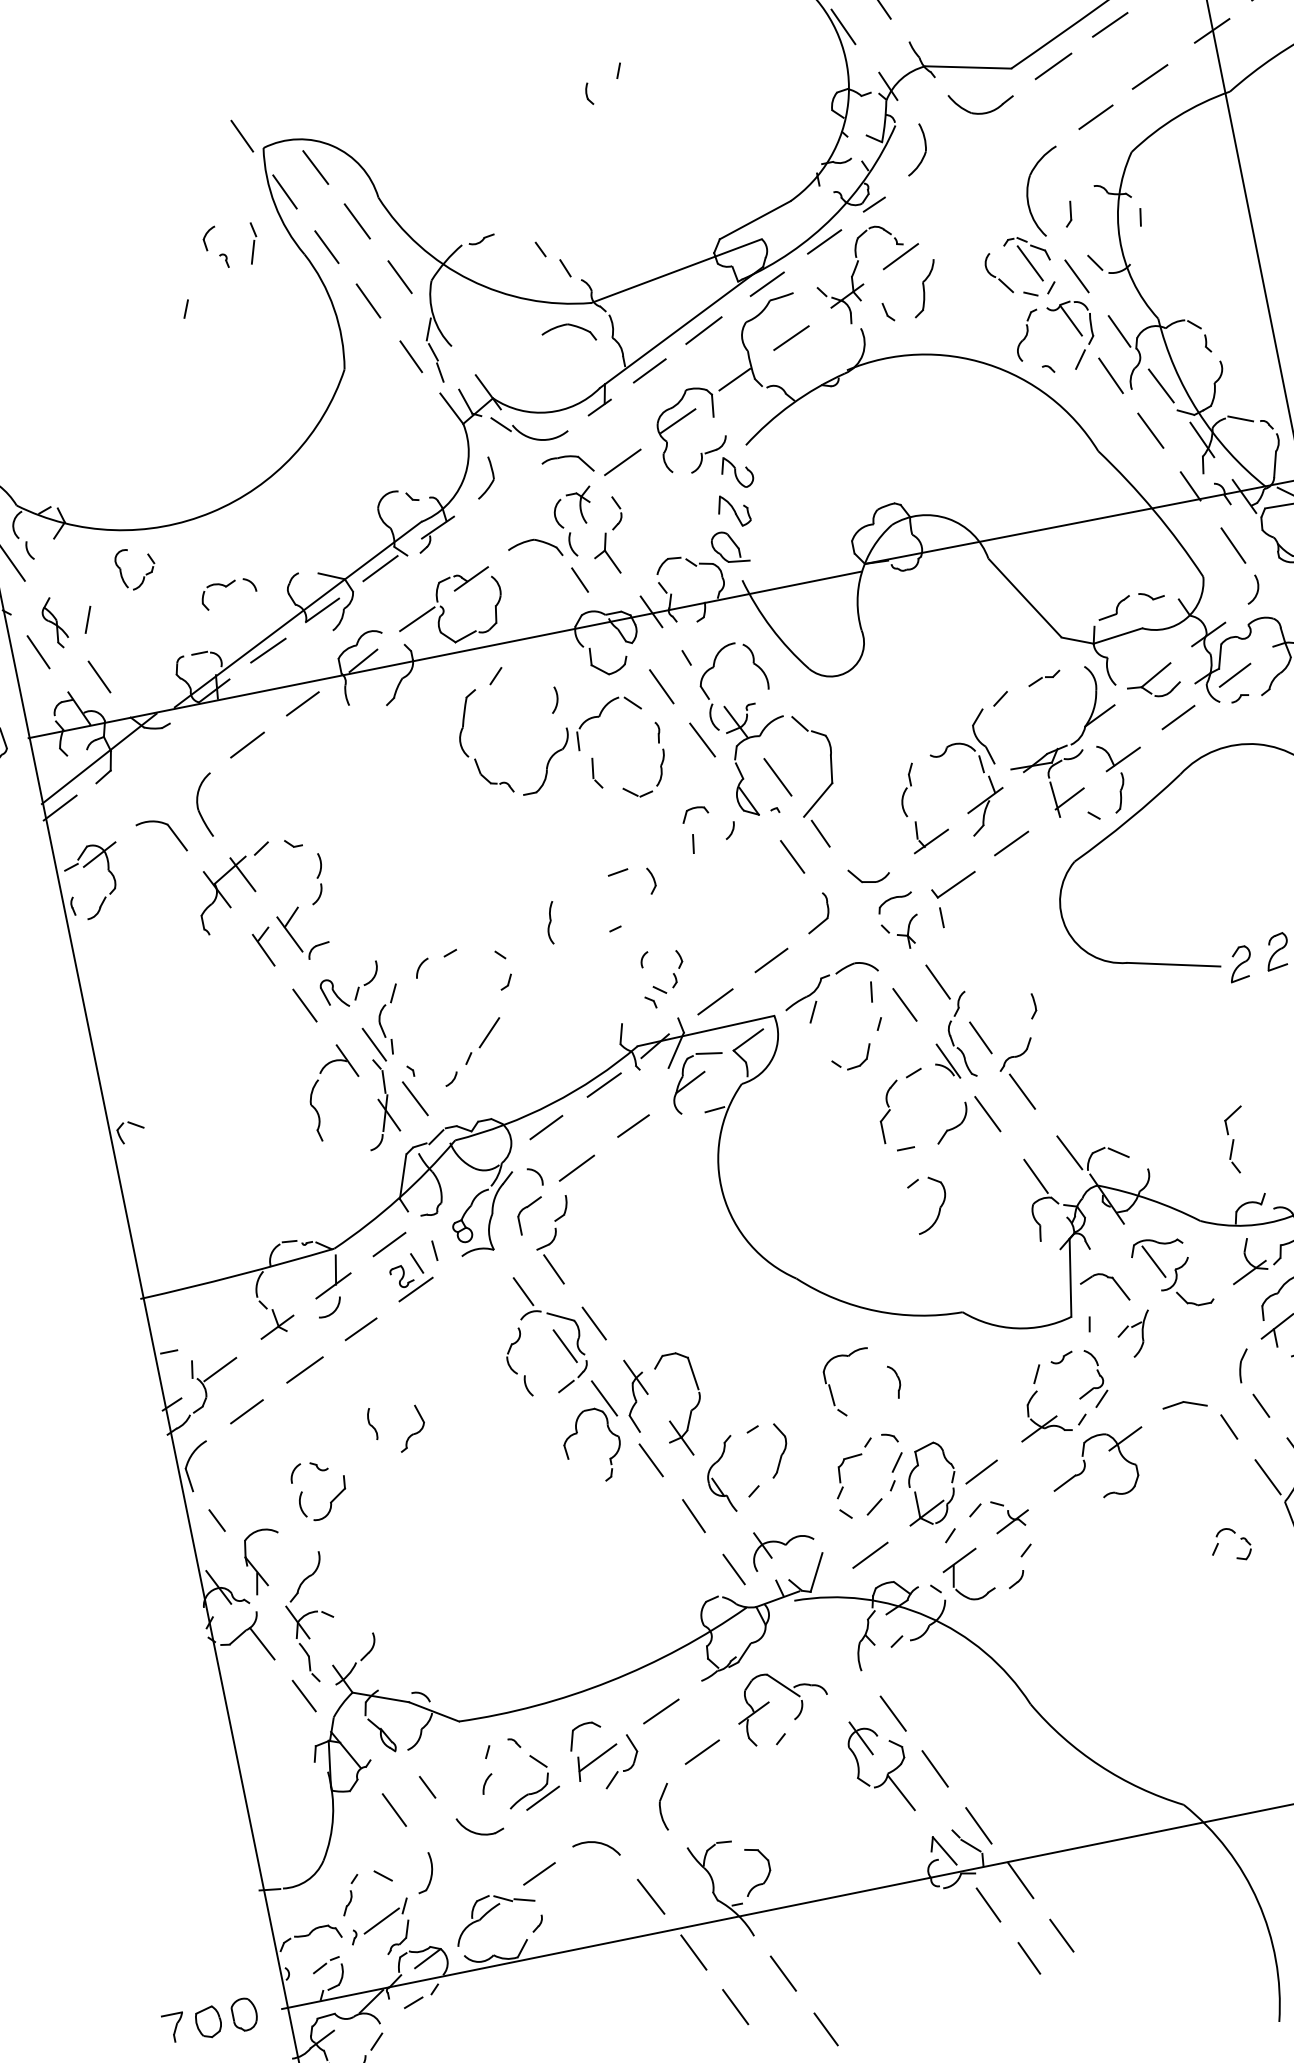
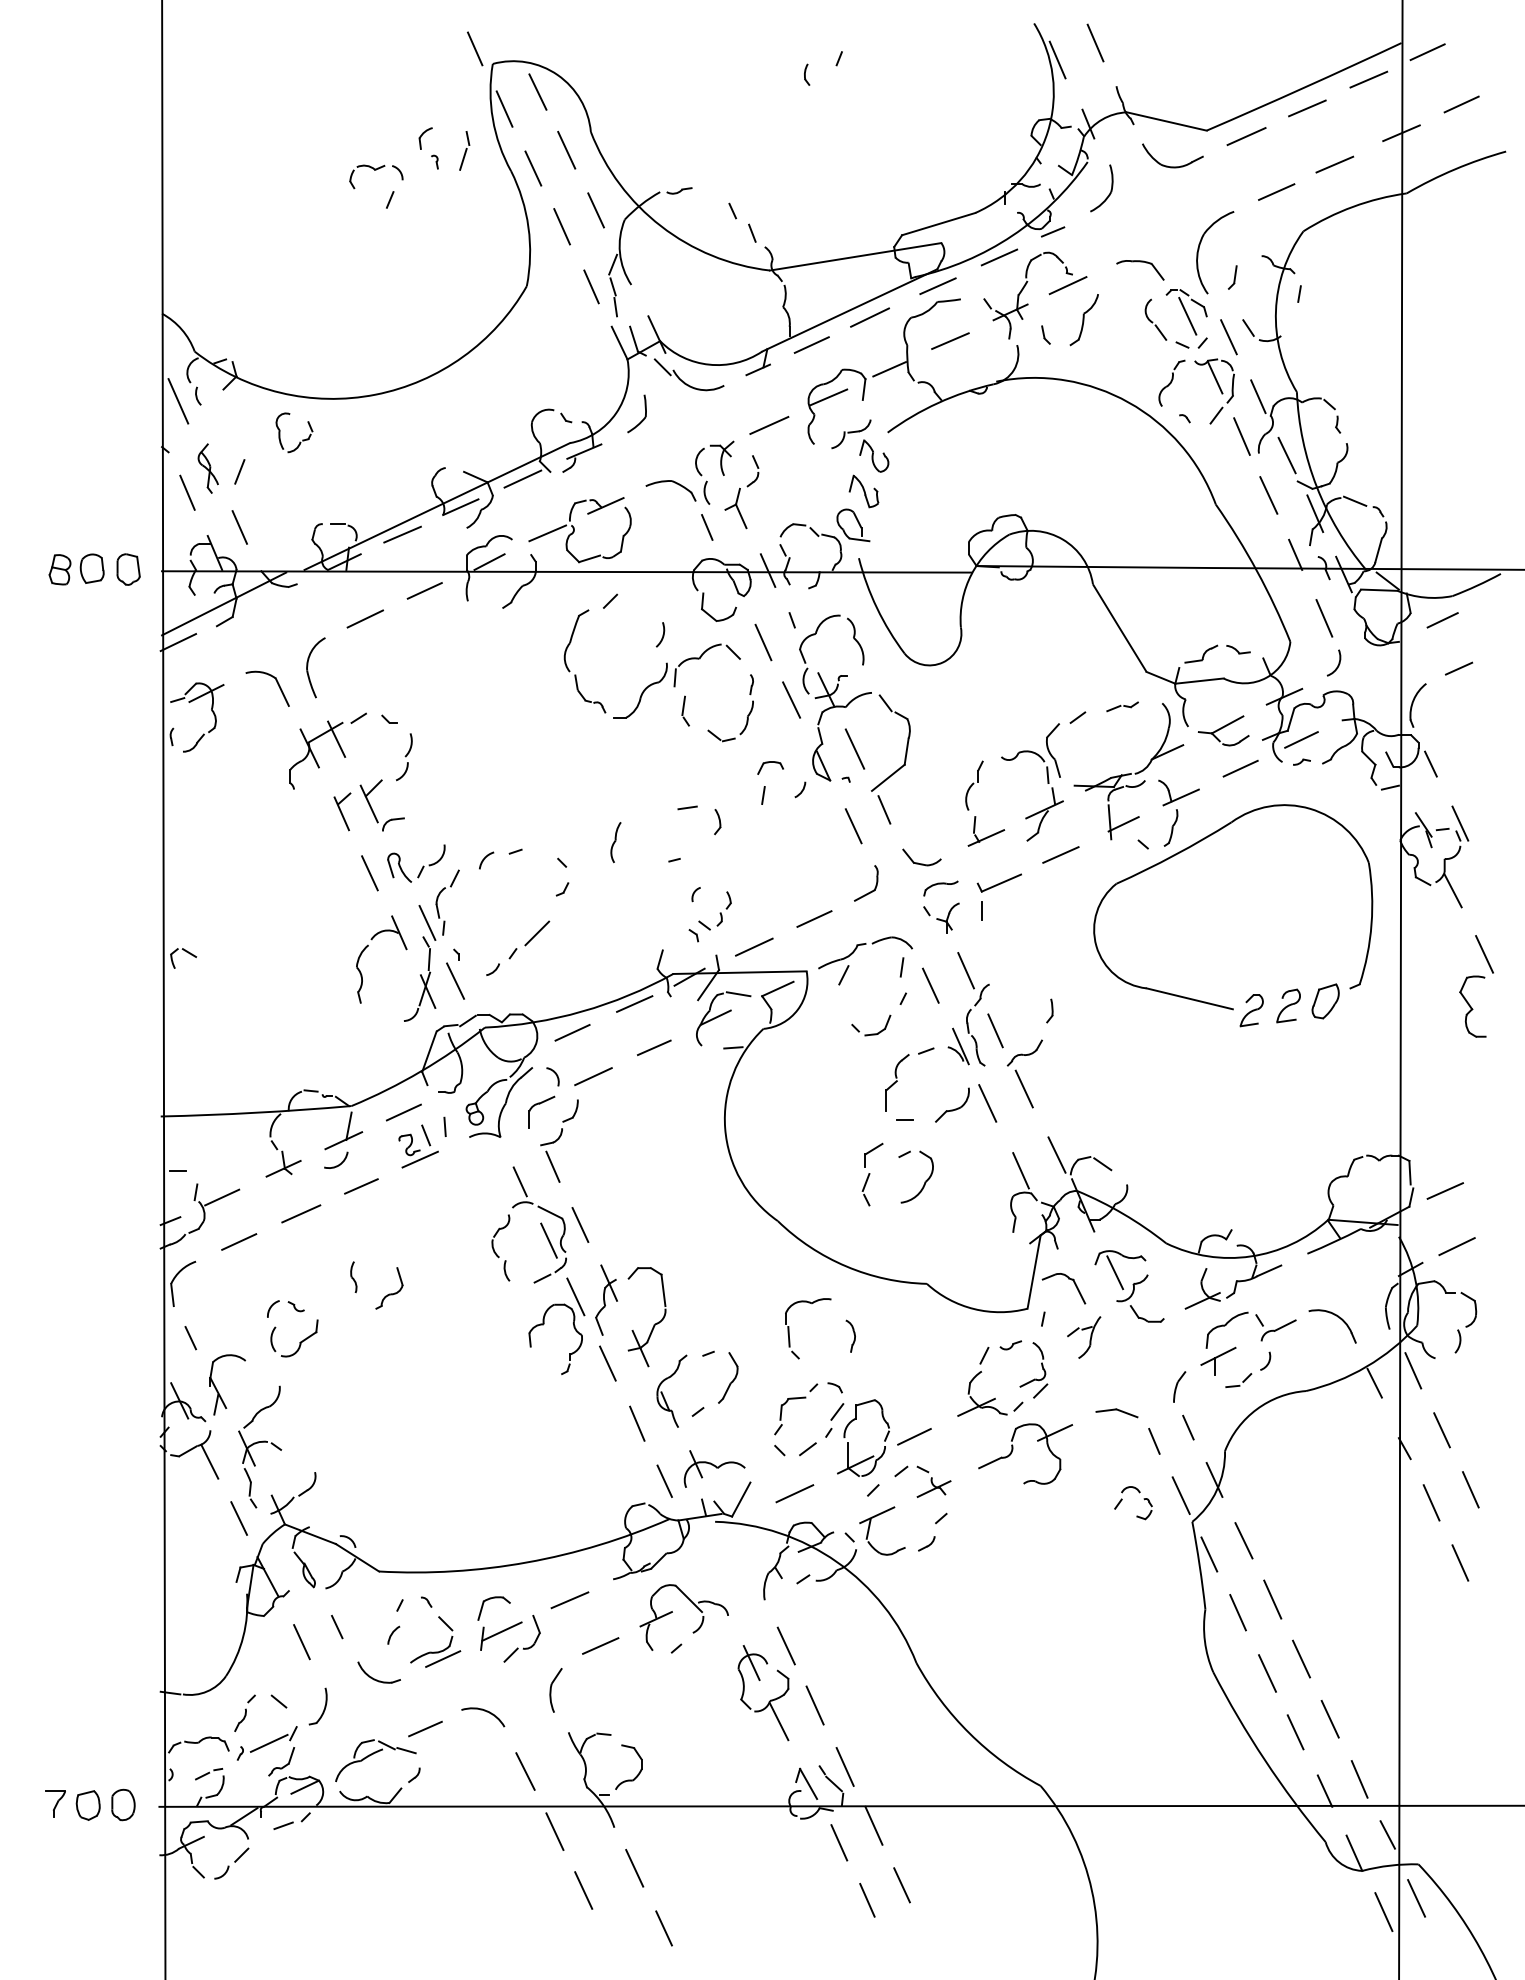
part: (570, 326) -> (746, 288), removed
part: (566, 457) -> (1140, 262), moved
part: (228, 593) -> (376, 176), moved
part: (1236, 1139) -> (872, 1174), moved
part: (1240, 1539) -> (1143, 1499), moved

